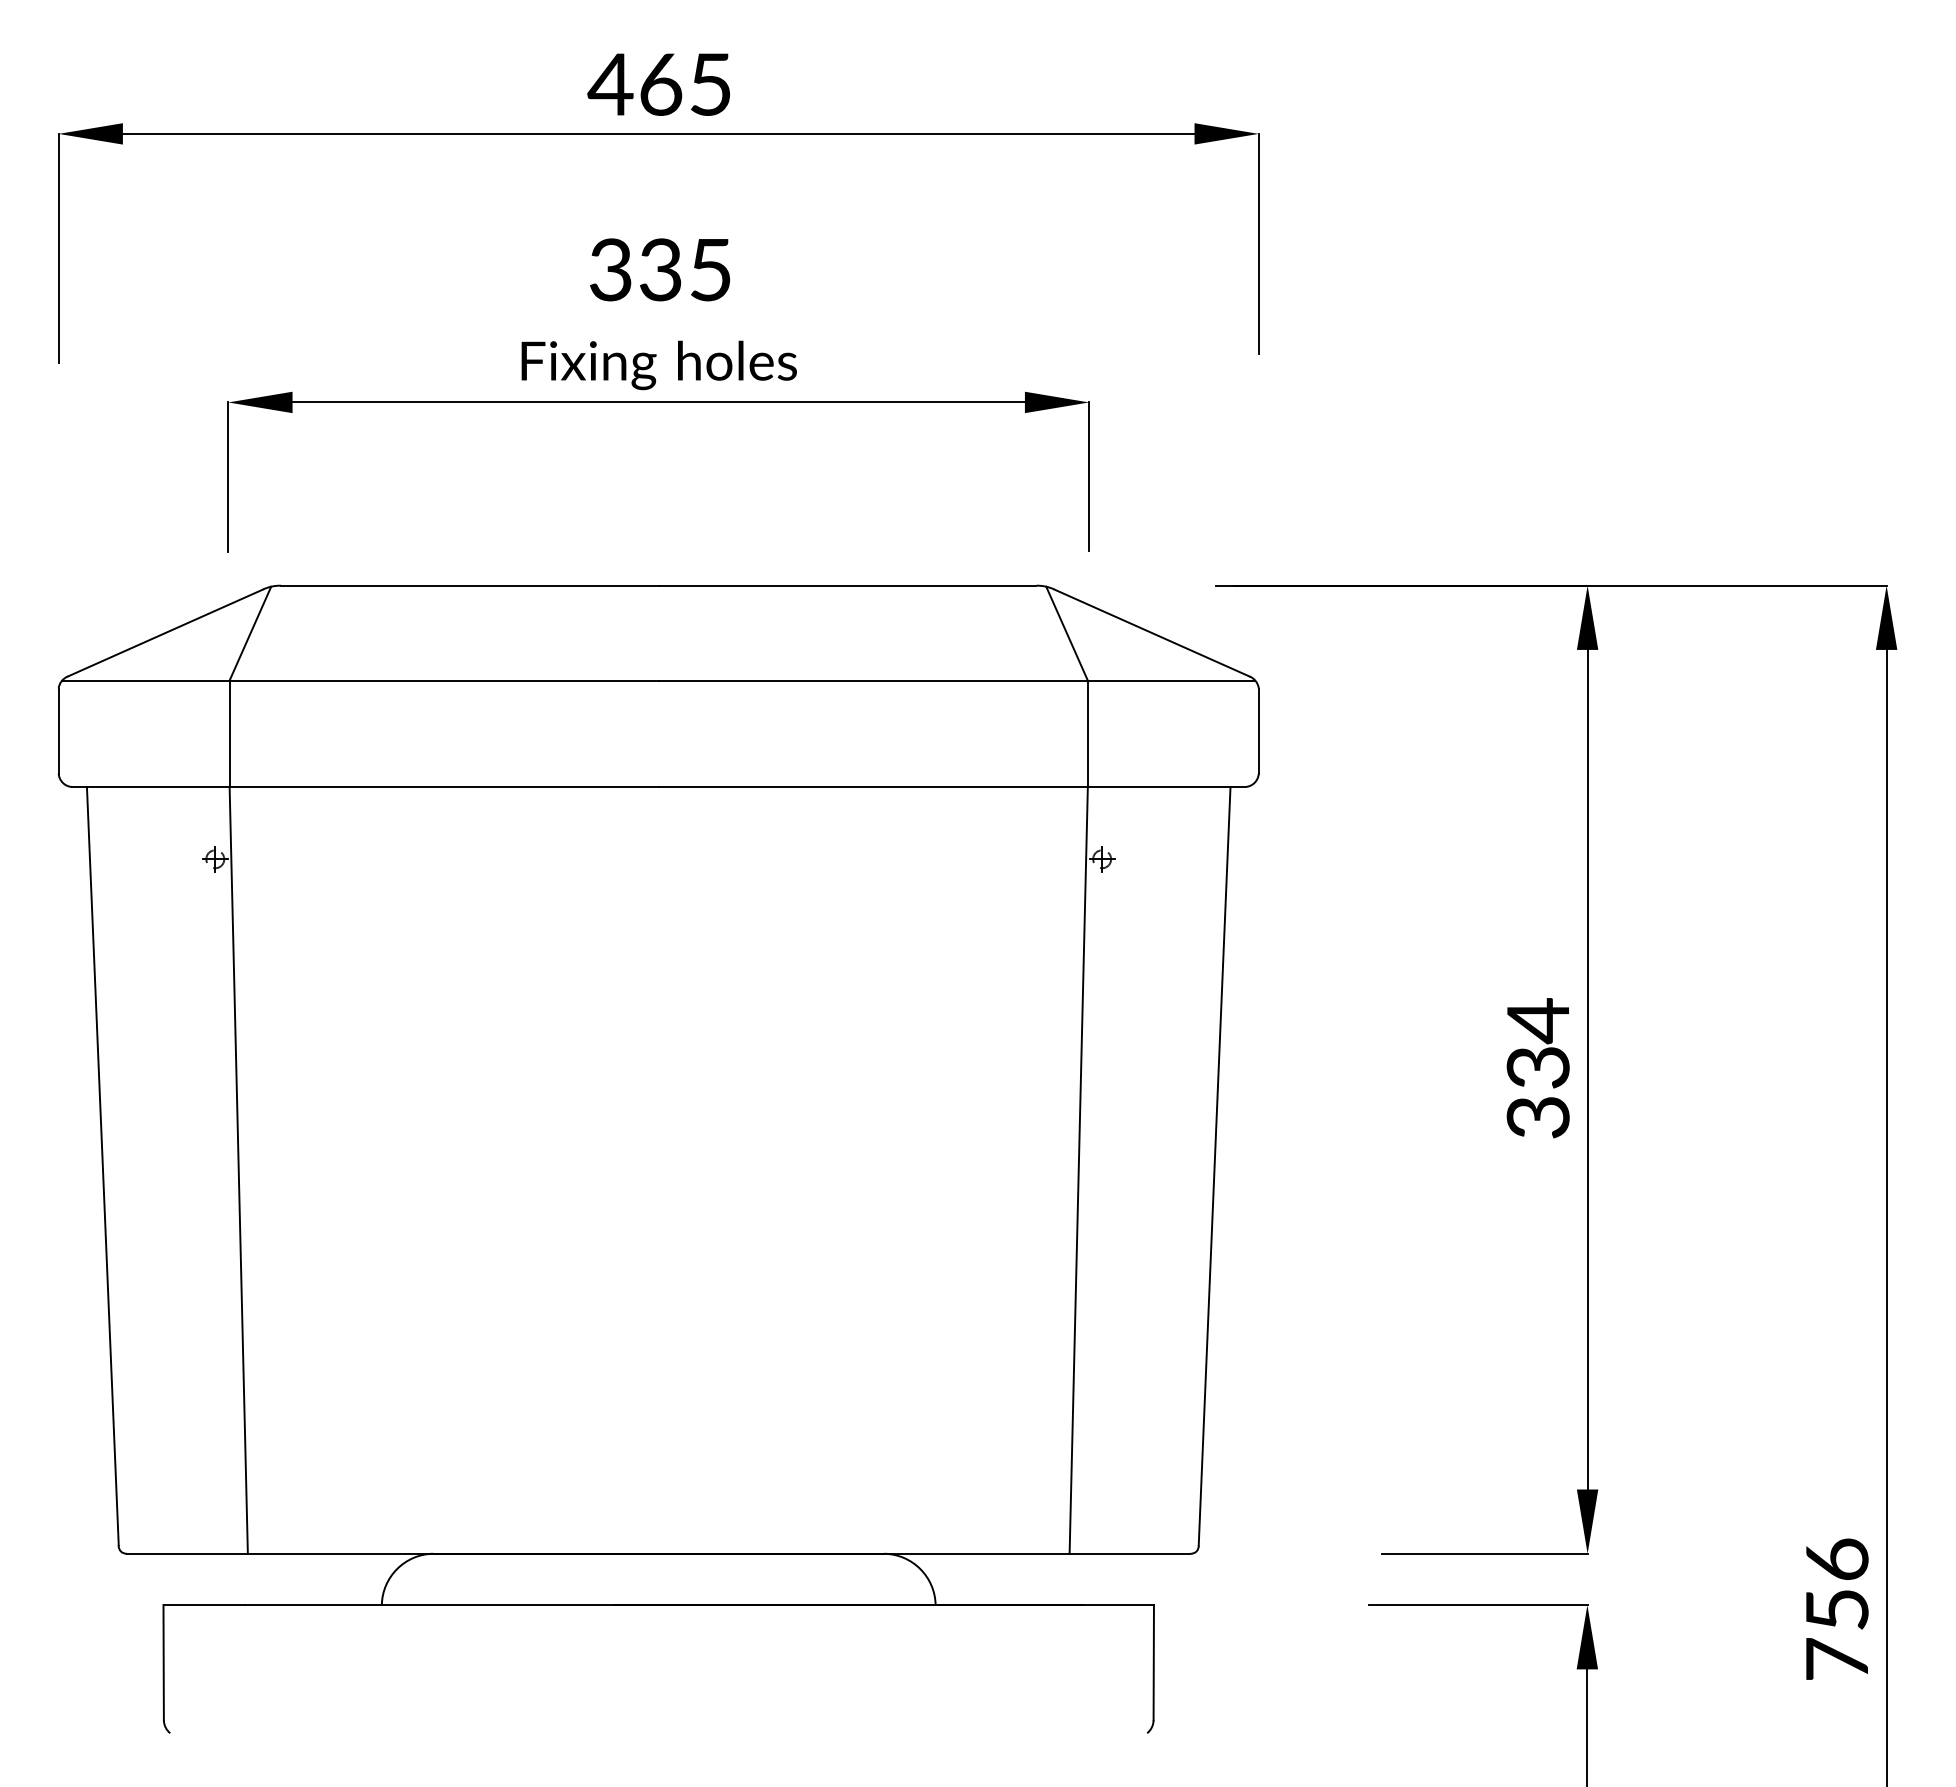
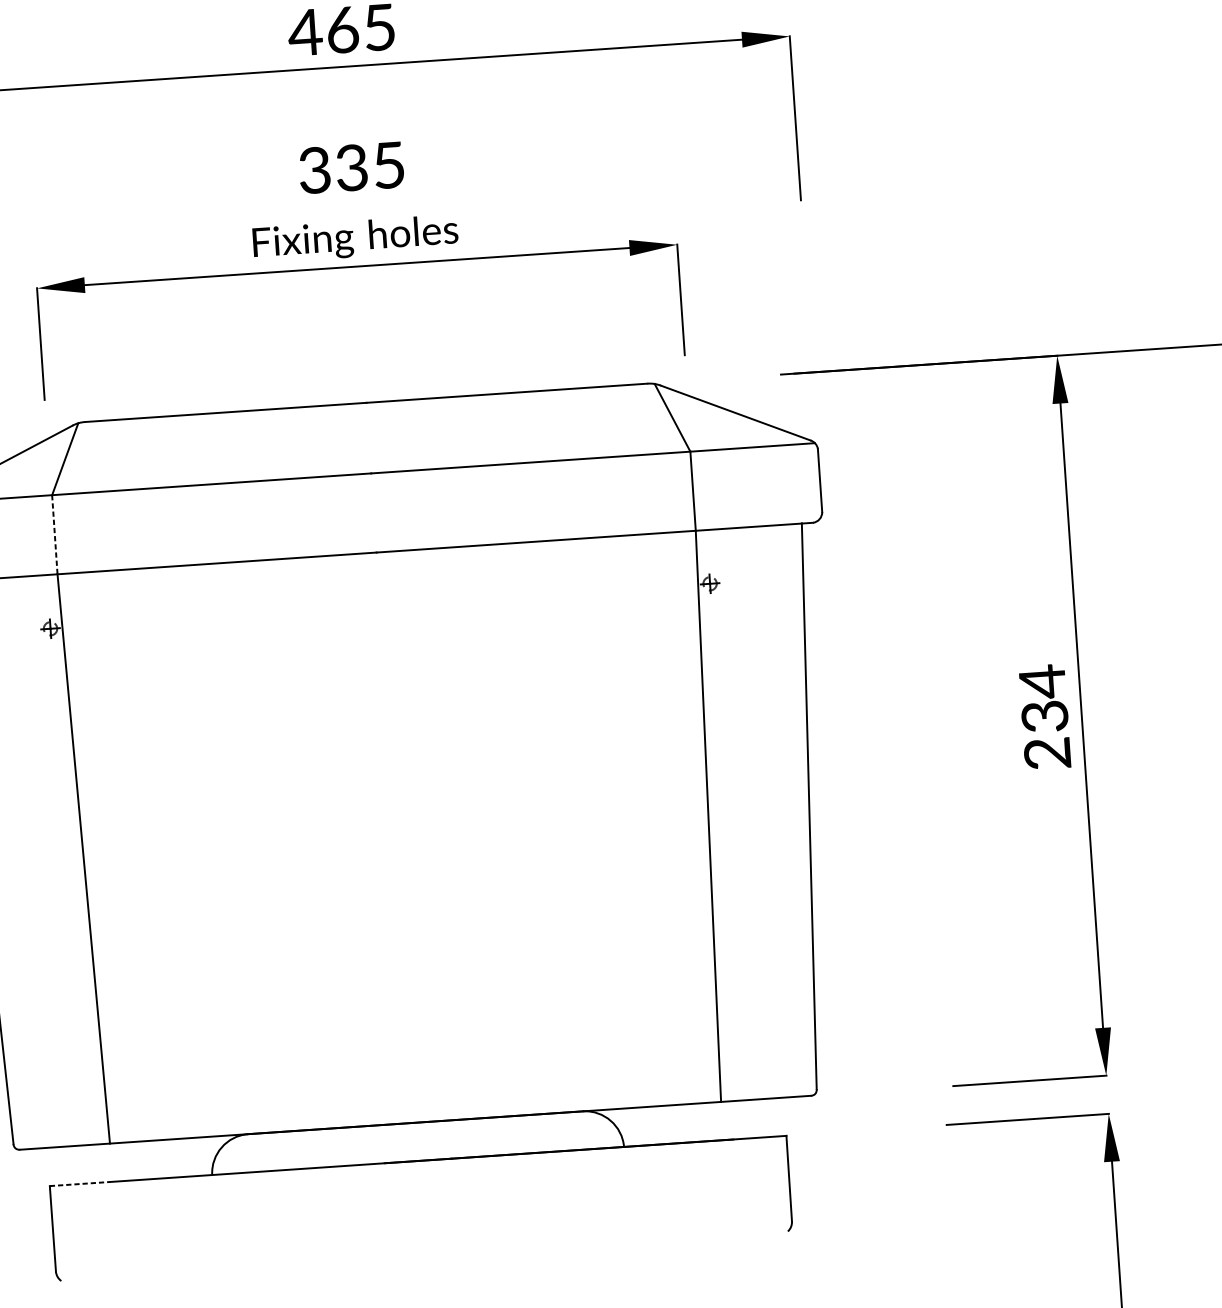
line: (229, 734) -> (54, 535), solid -> dashed
text: (1538, 1117) -> (1047, 753), 33 -> 23
line: (204, 1605) -> (80, 1184), solid -> dashed

